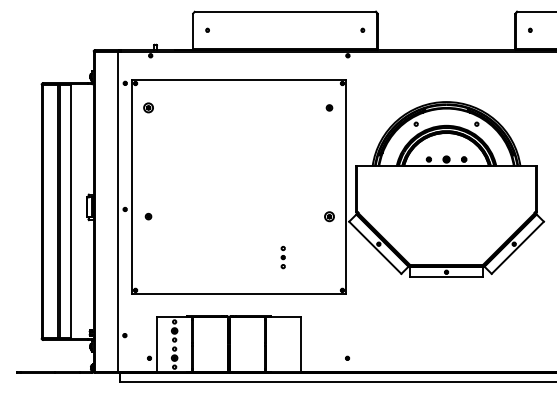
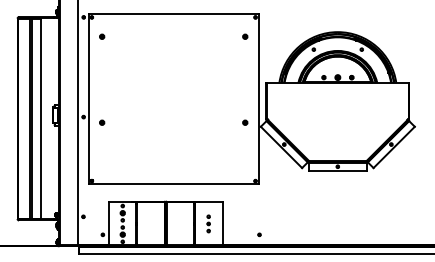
part: (148, 107) -> (102, 36), size x0.62
part: (329, 216) -> (245, 122), size x0.62
part: (282, 257) -> (208, 223), moved

